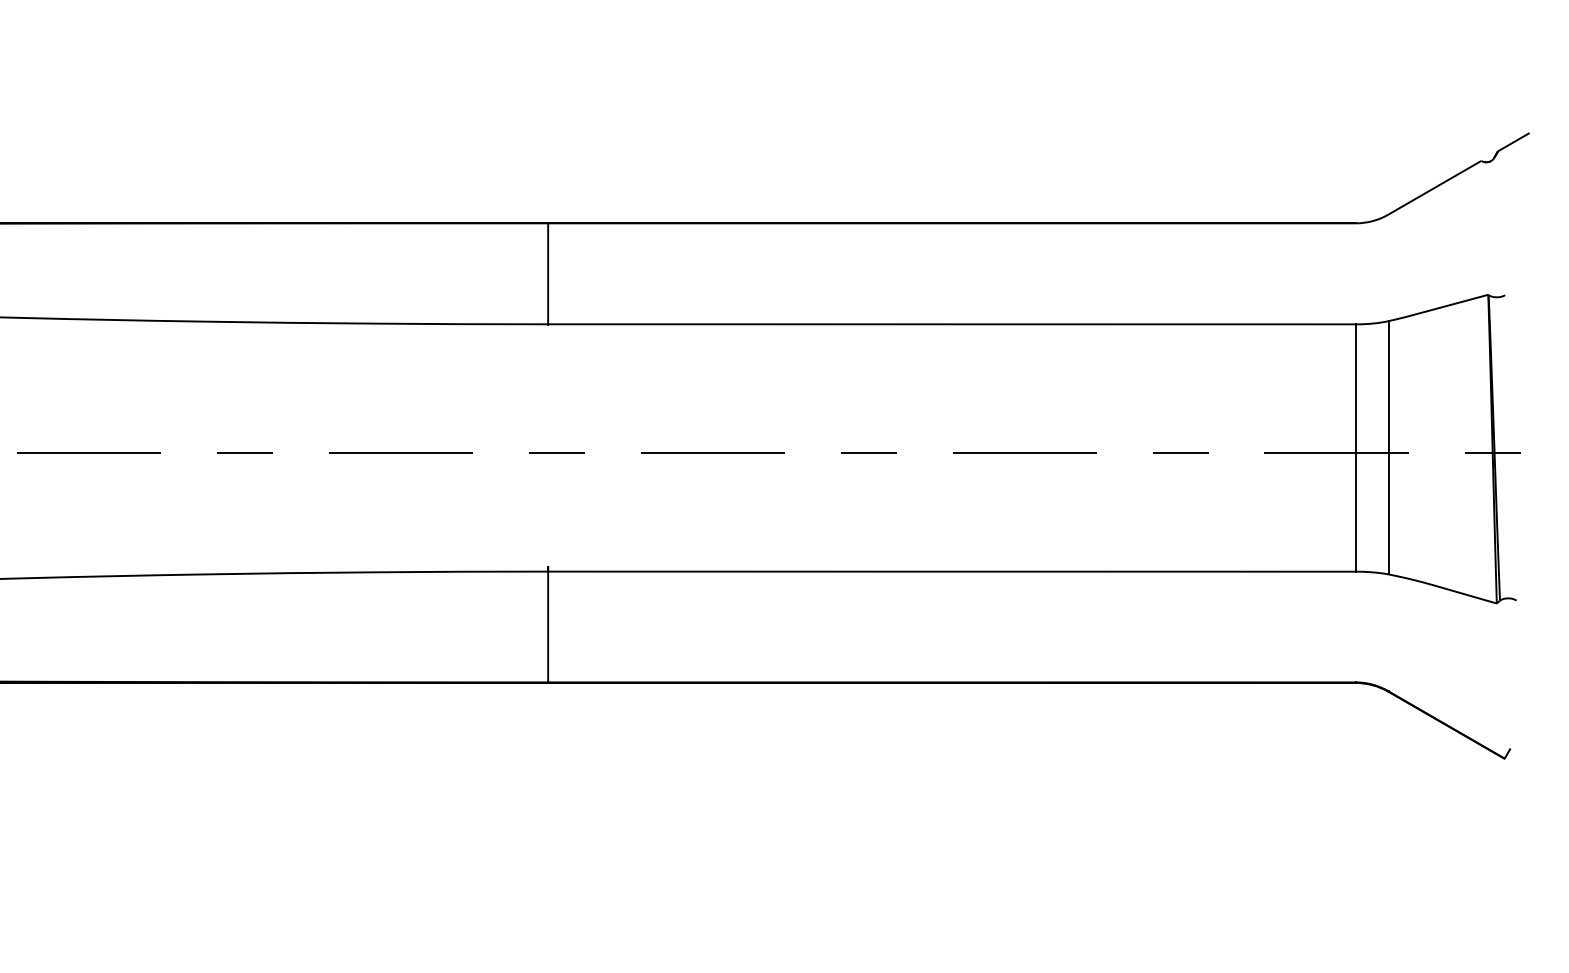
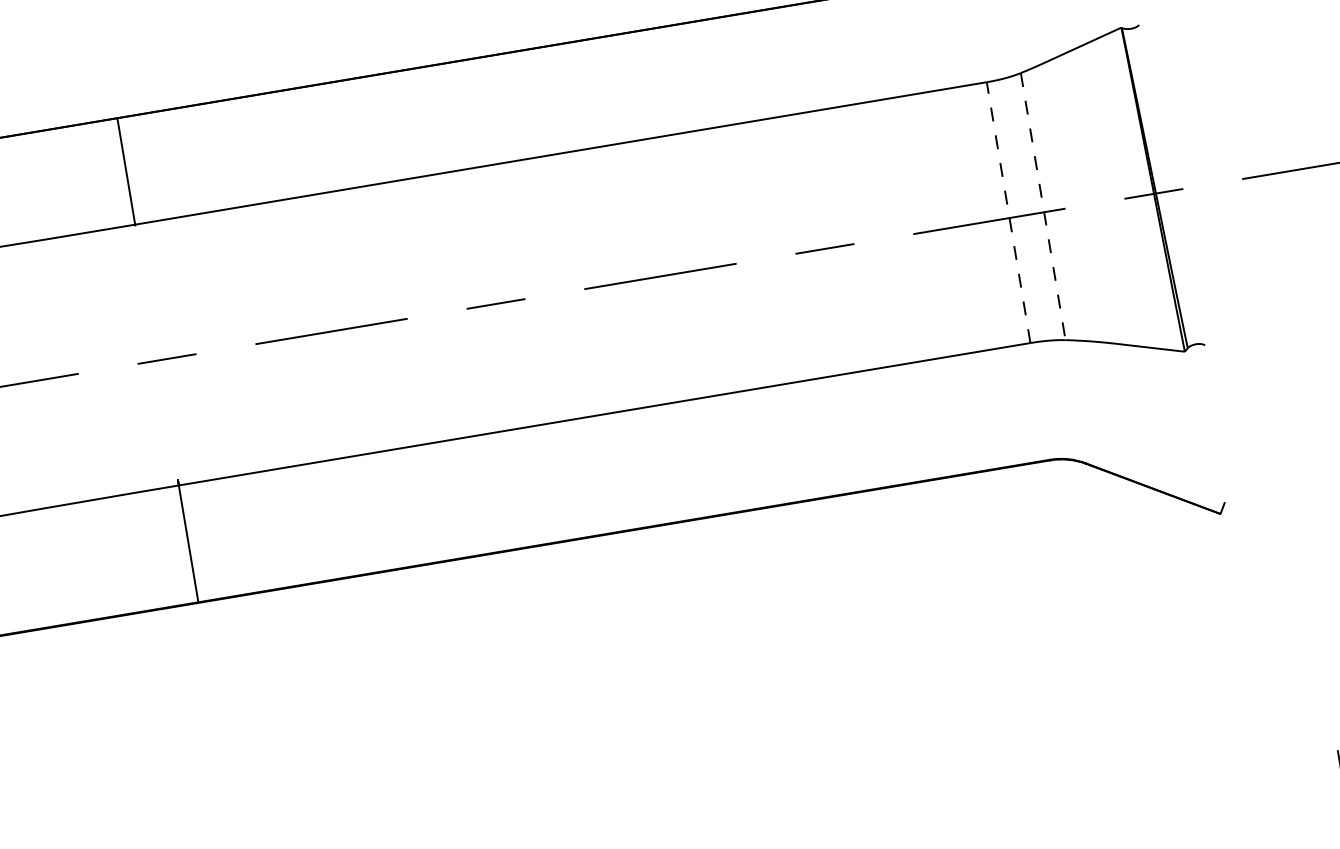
line: (1388, 447) -> (1043, 206), solid -> dashed
line: (1355, 448) -> (1008, 213), solid -> dashed

